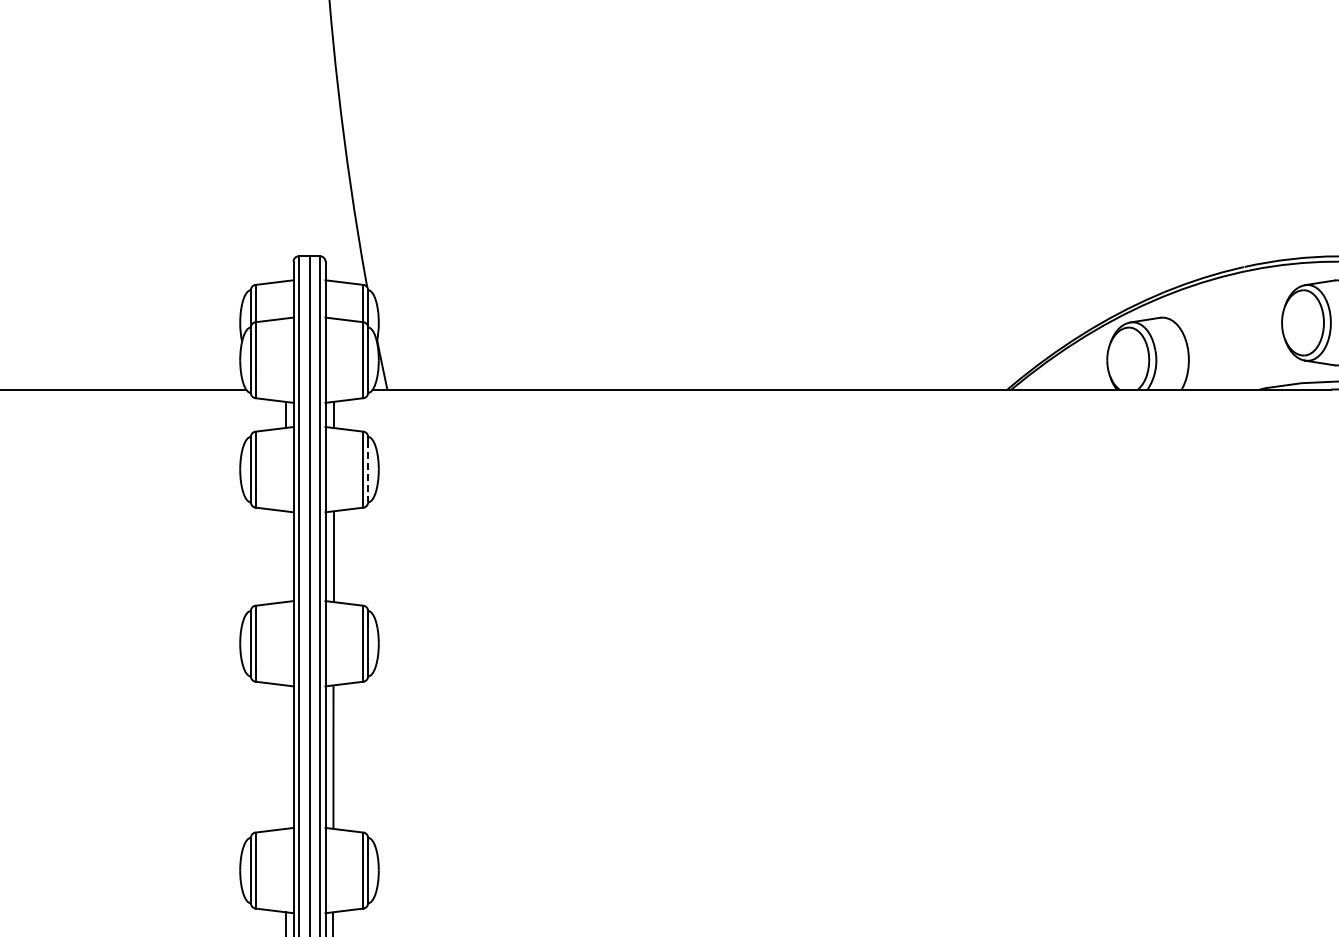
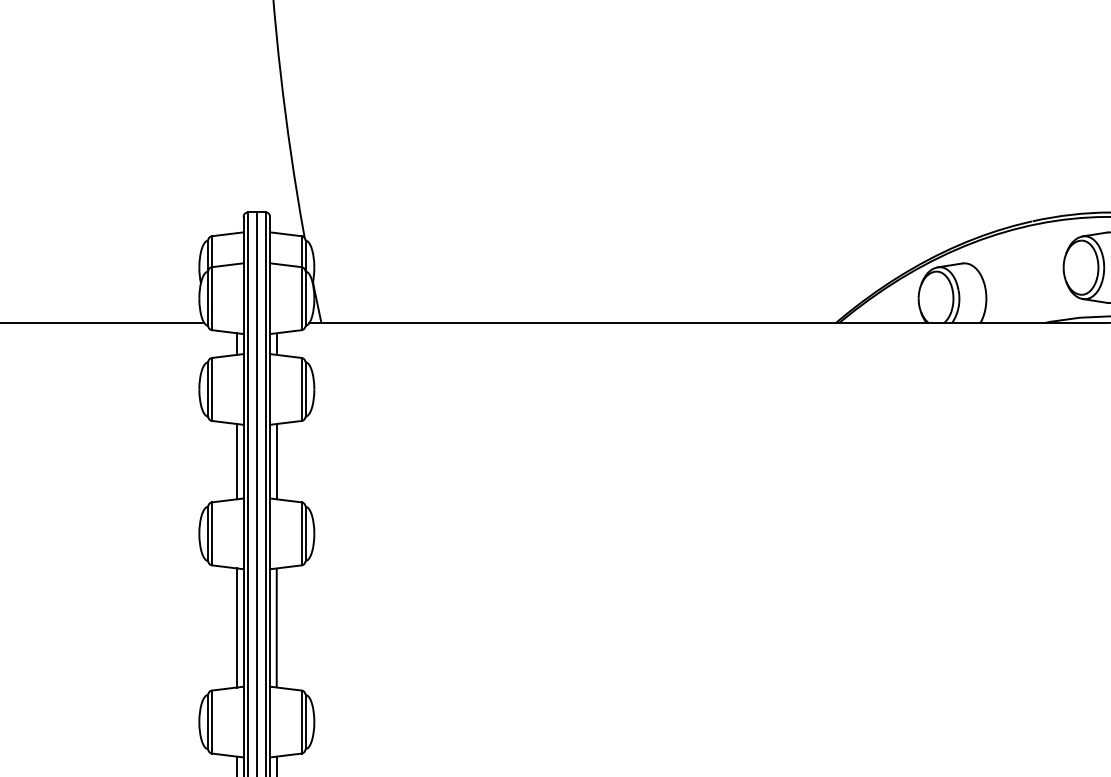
line: (368, 471) -> (305, 390), dashed -> solid
line: (285, 556) -> (236, 461), added
line: (285, 756) -> (236, 627), added

